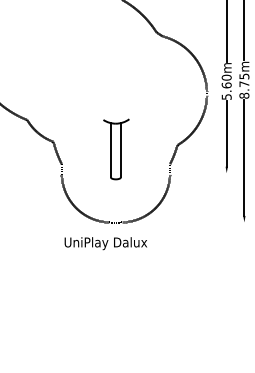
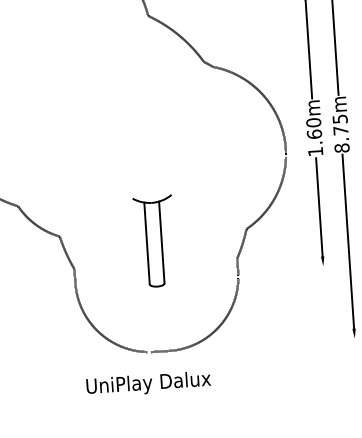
text: (226, 96) -> (315, 151), 5.60m -> 1.60m

